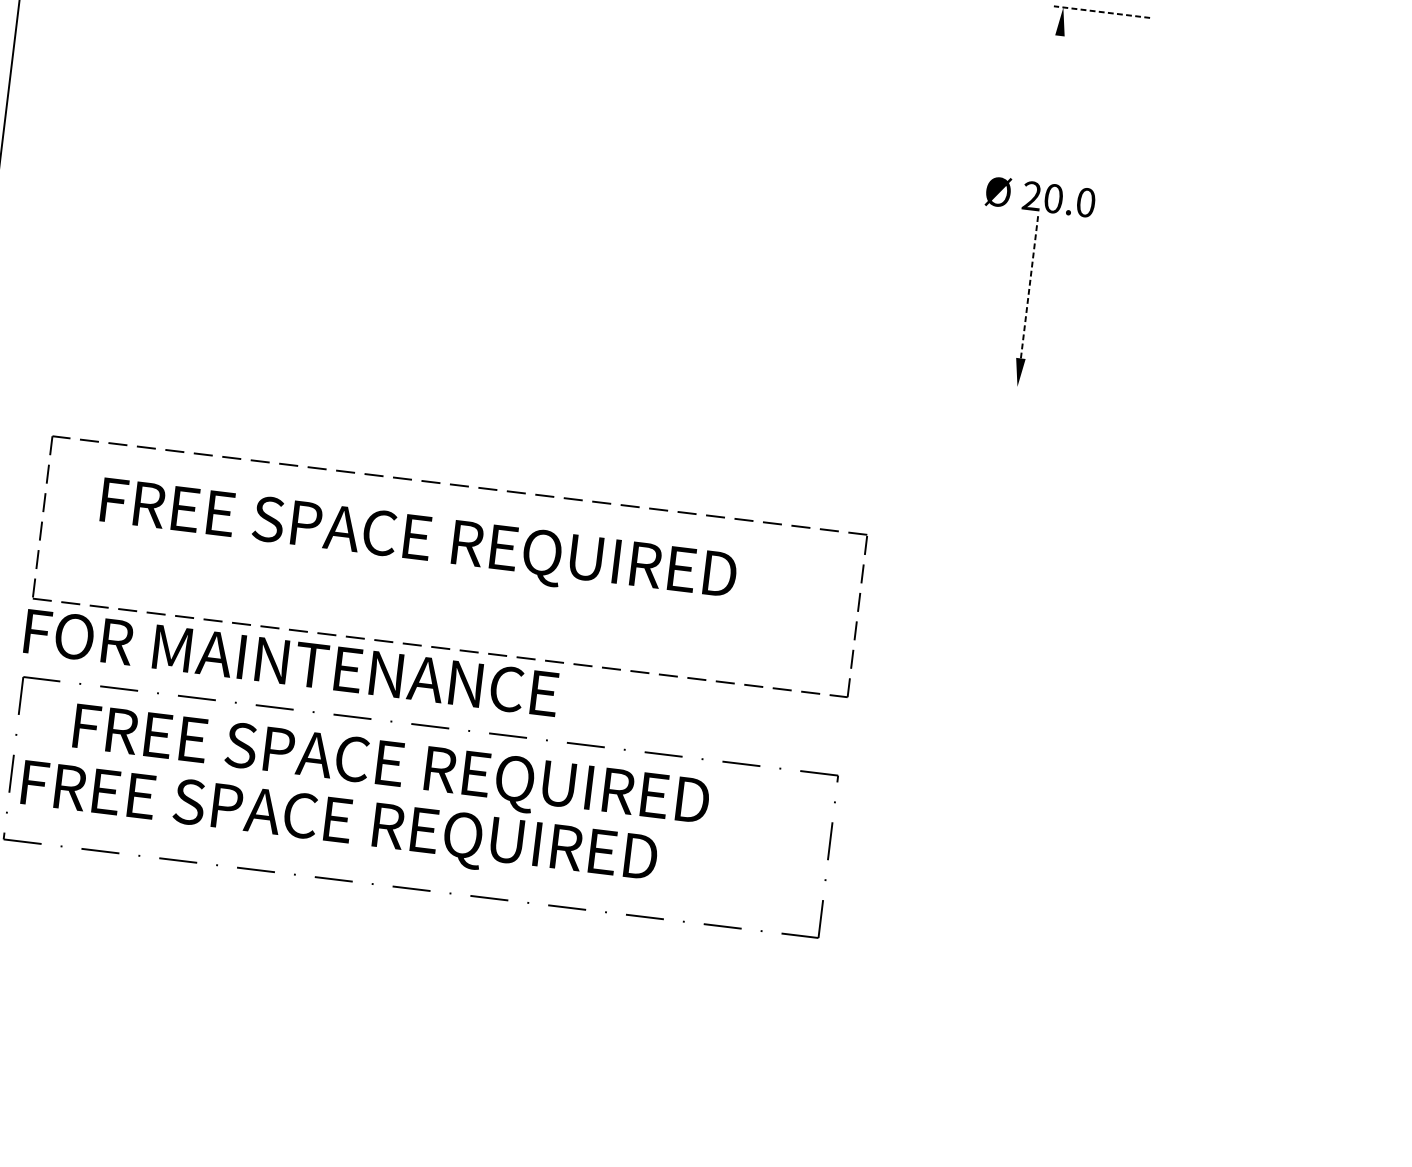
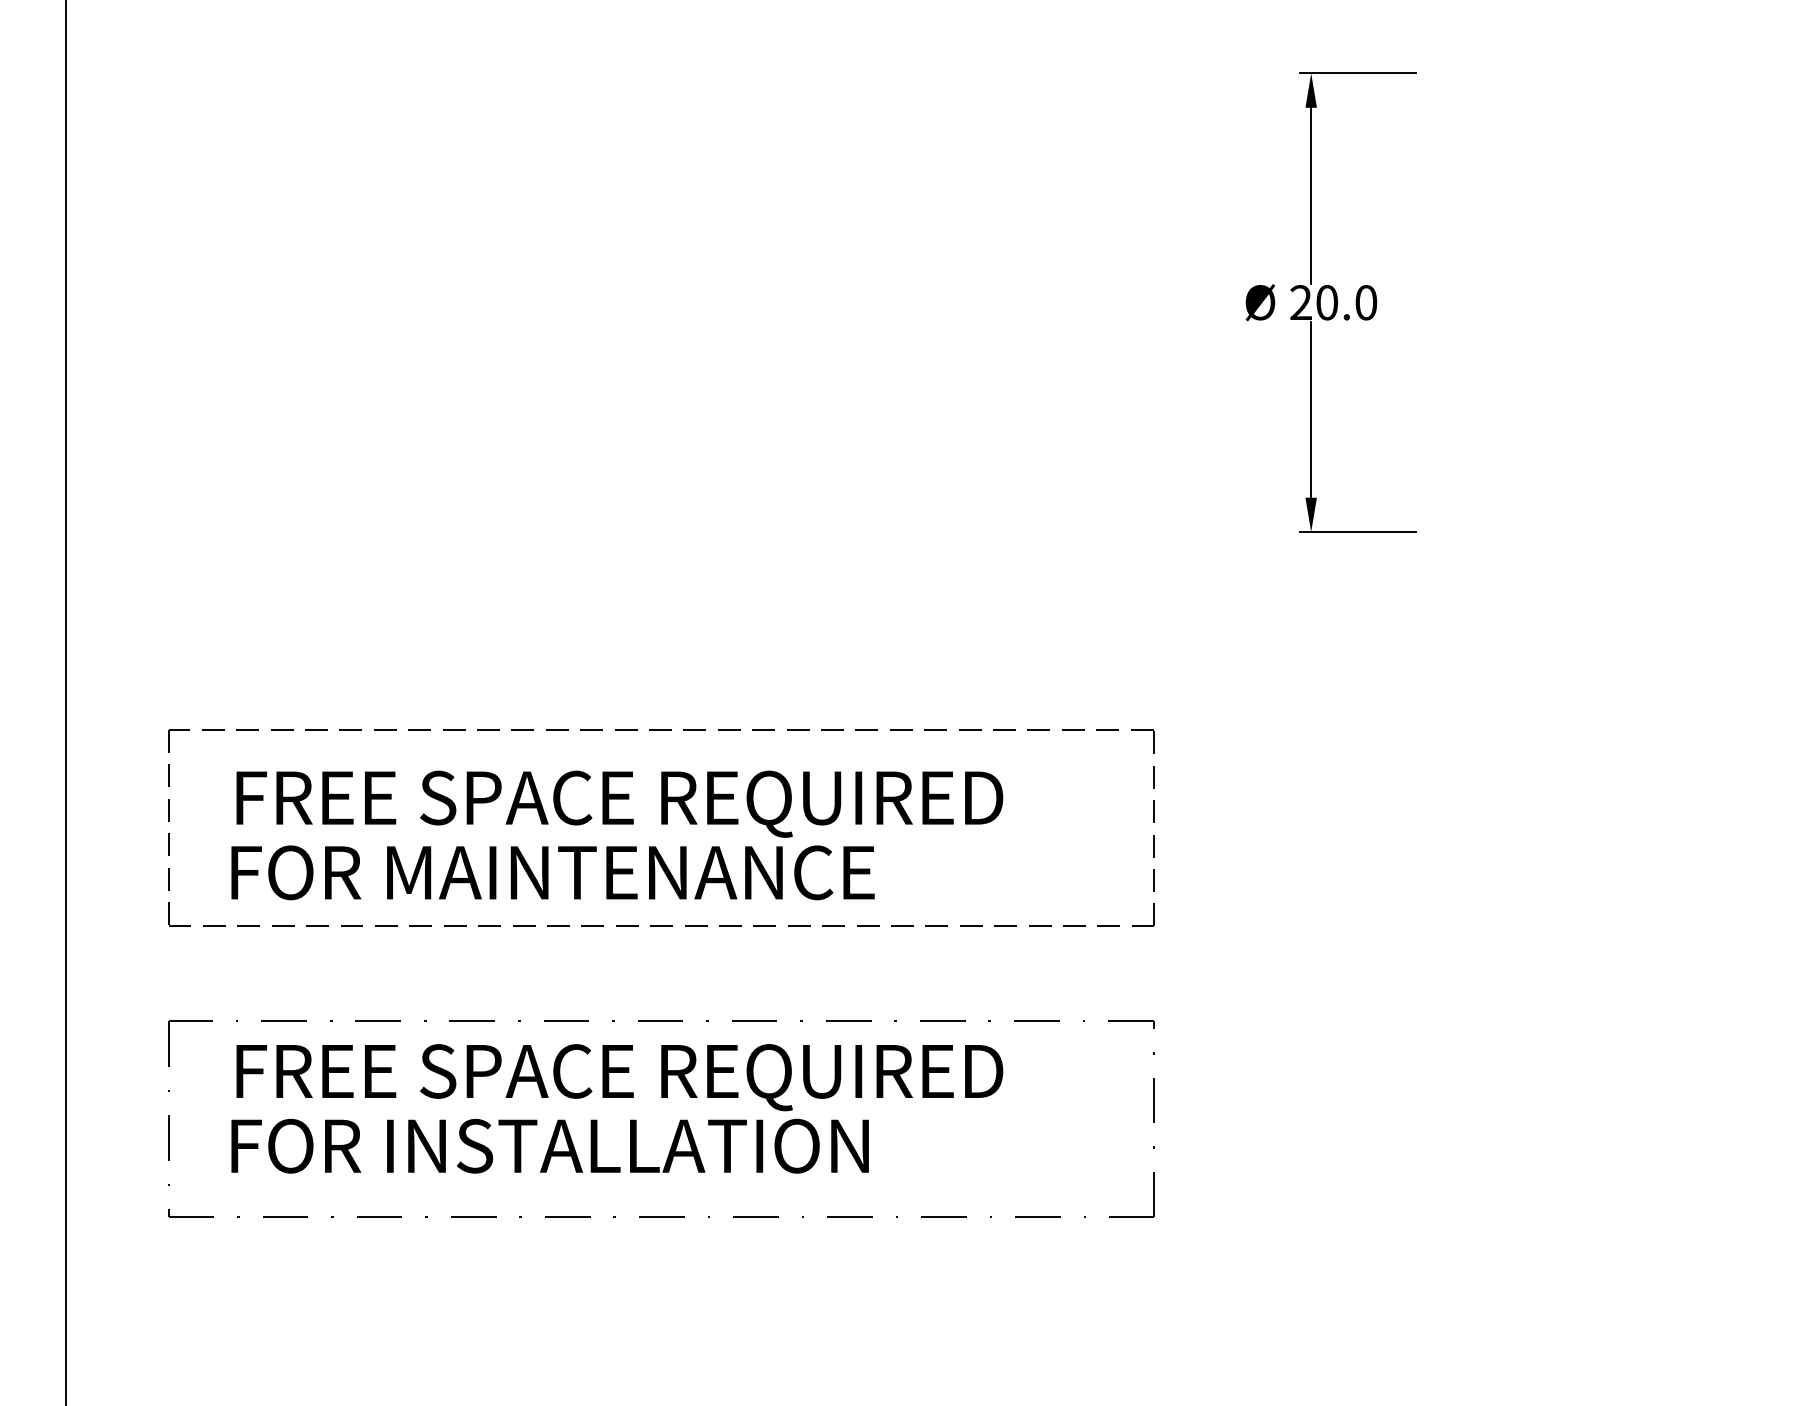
line: (1101, 12) -> (1357, 73), dashed -> solid
line: (1051, 108) -> (1311, 195), added
line: (1029, 285) -> (1311, 409), dashed -> solid
line: (1055, 391) -> (1357, 532), added
text: (291, 662) -> (552, 872), moved
text: (339, 824) -> (566, 1151), FREE SPACE REQUIRED -> FOR INSTALLATION

